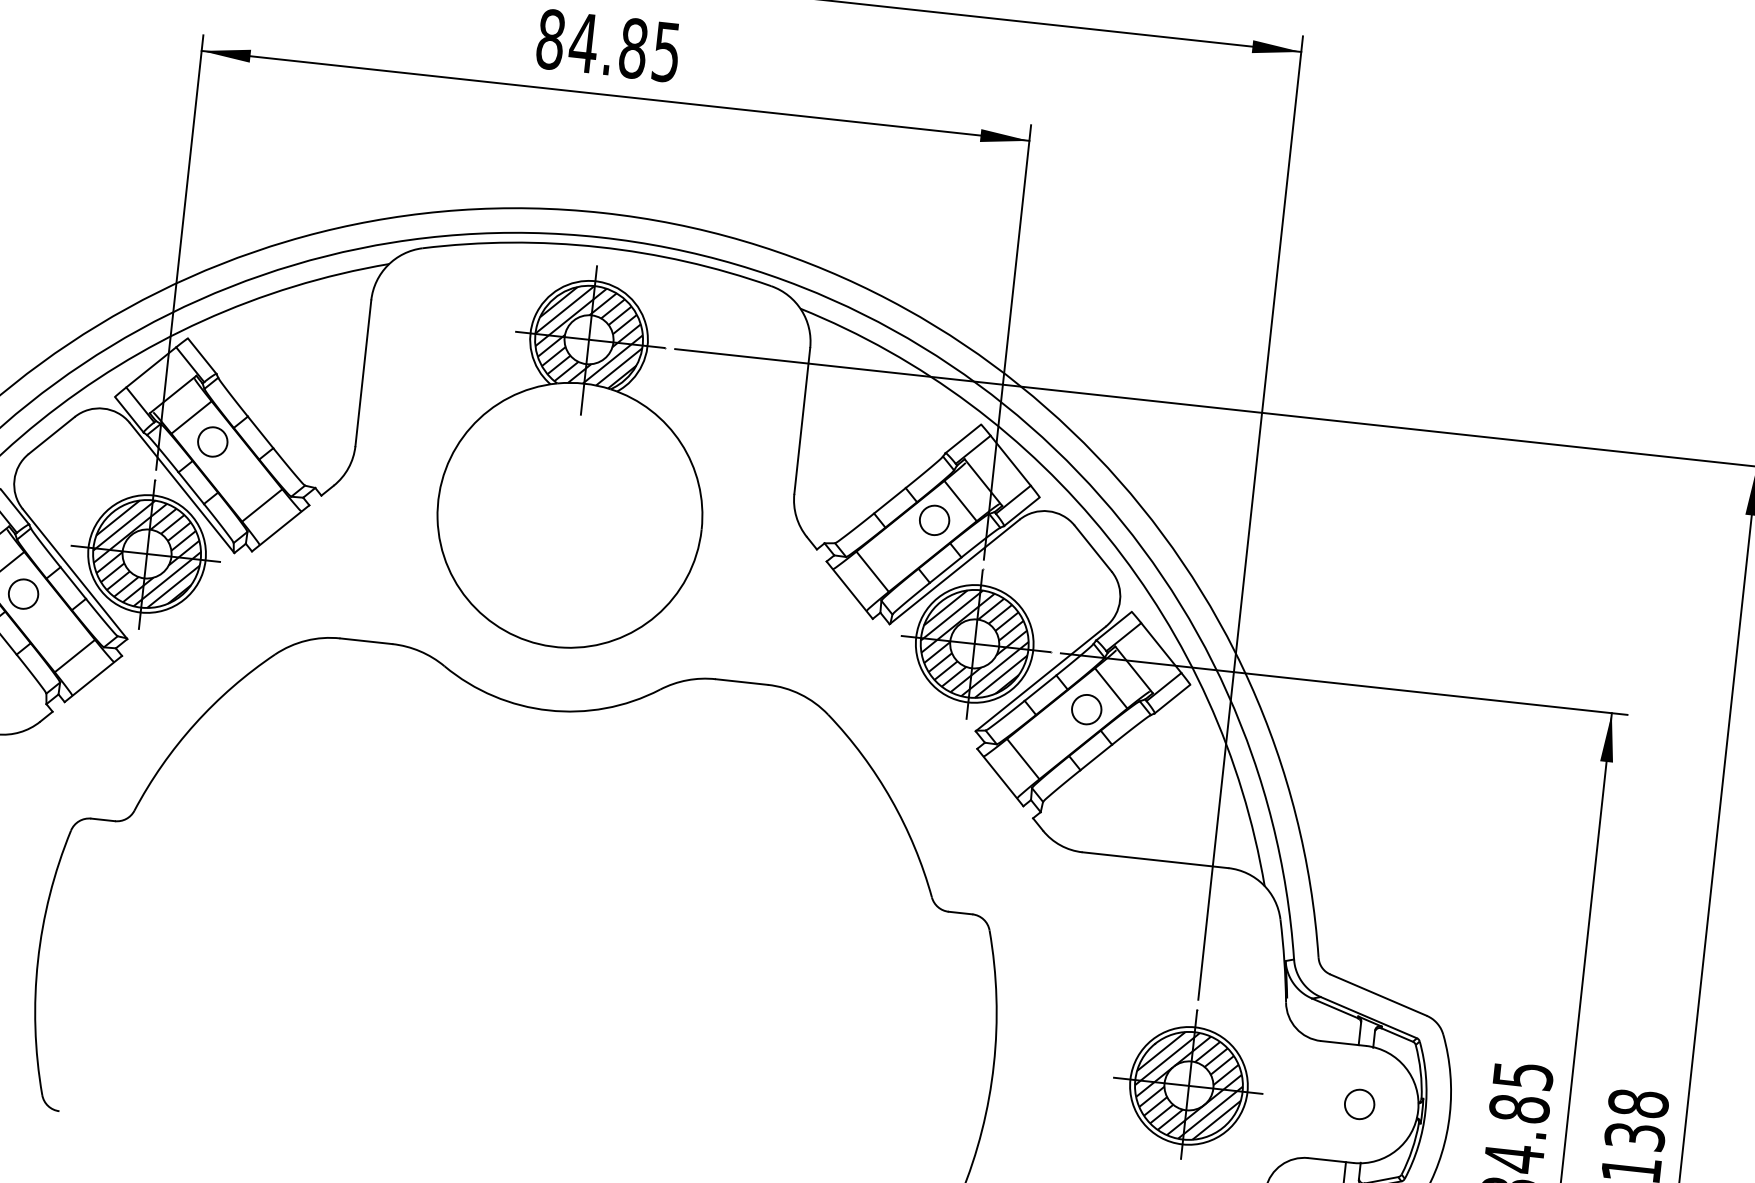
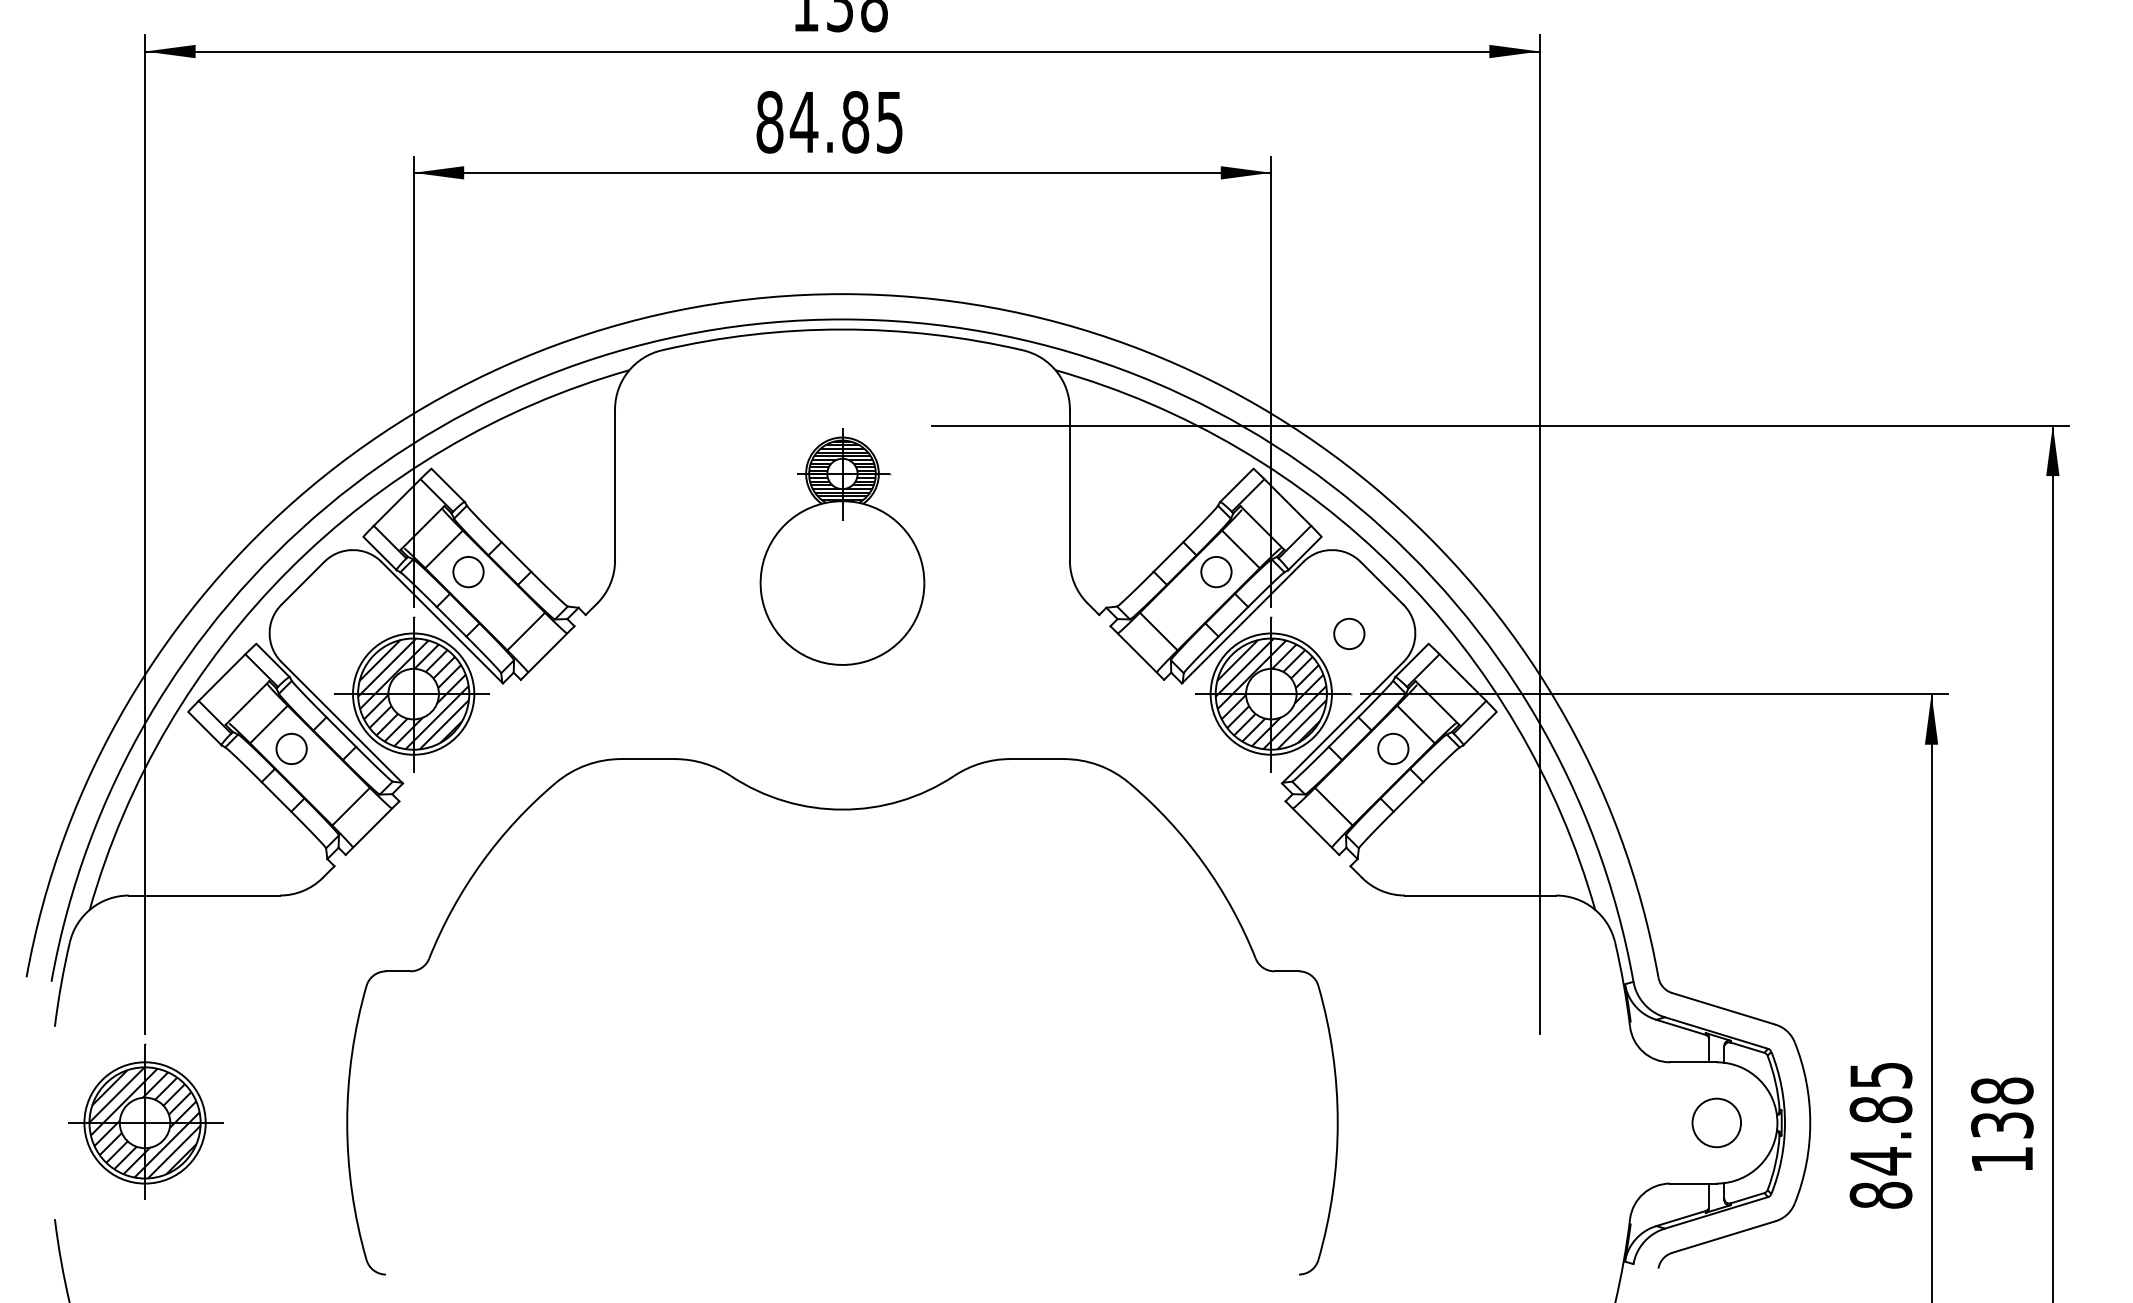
part: (576, 456) -> (842, 546), size x0.6
circle: (1056, 593) -> (1349, 633), added
part: (1187, 1084) -> (1538, 1121), removed
circle: (1359, 1103) -> (1716, 1122), size x1.6

